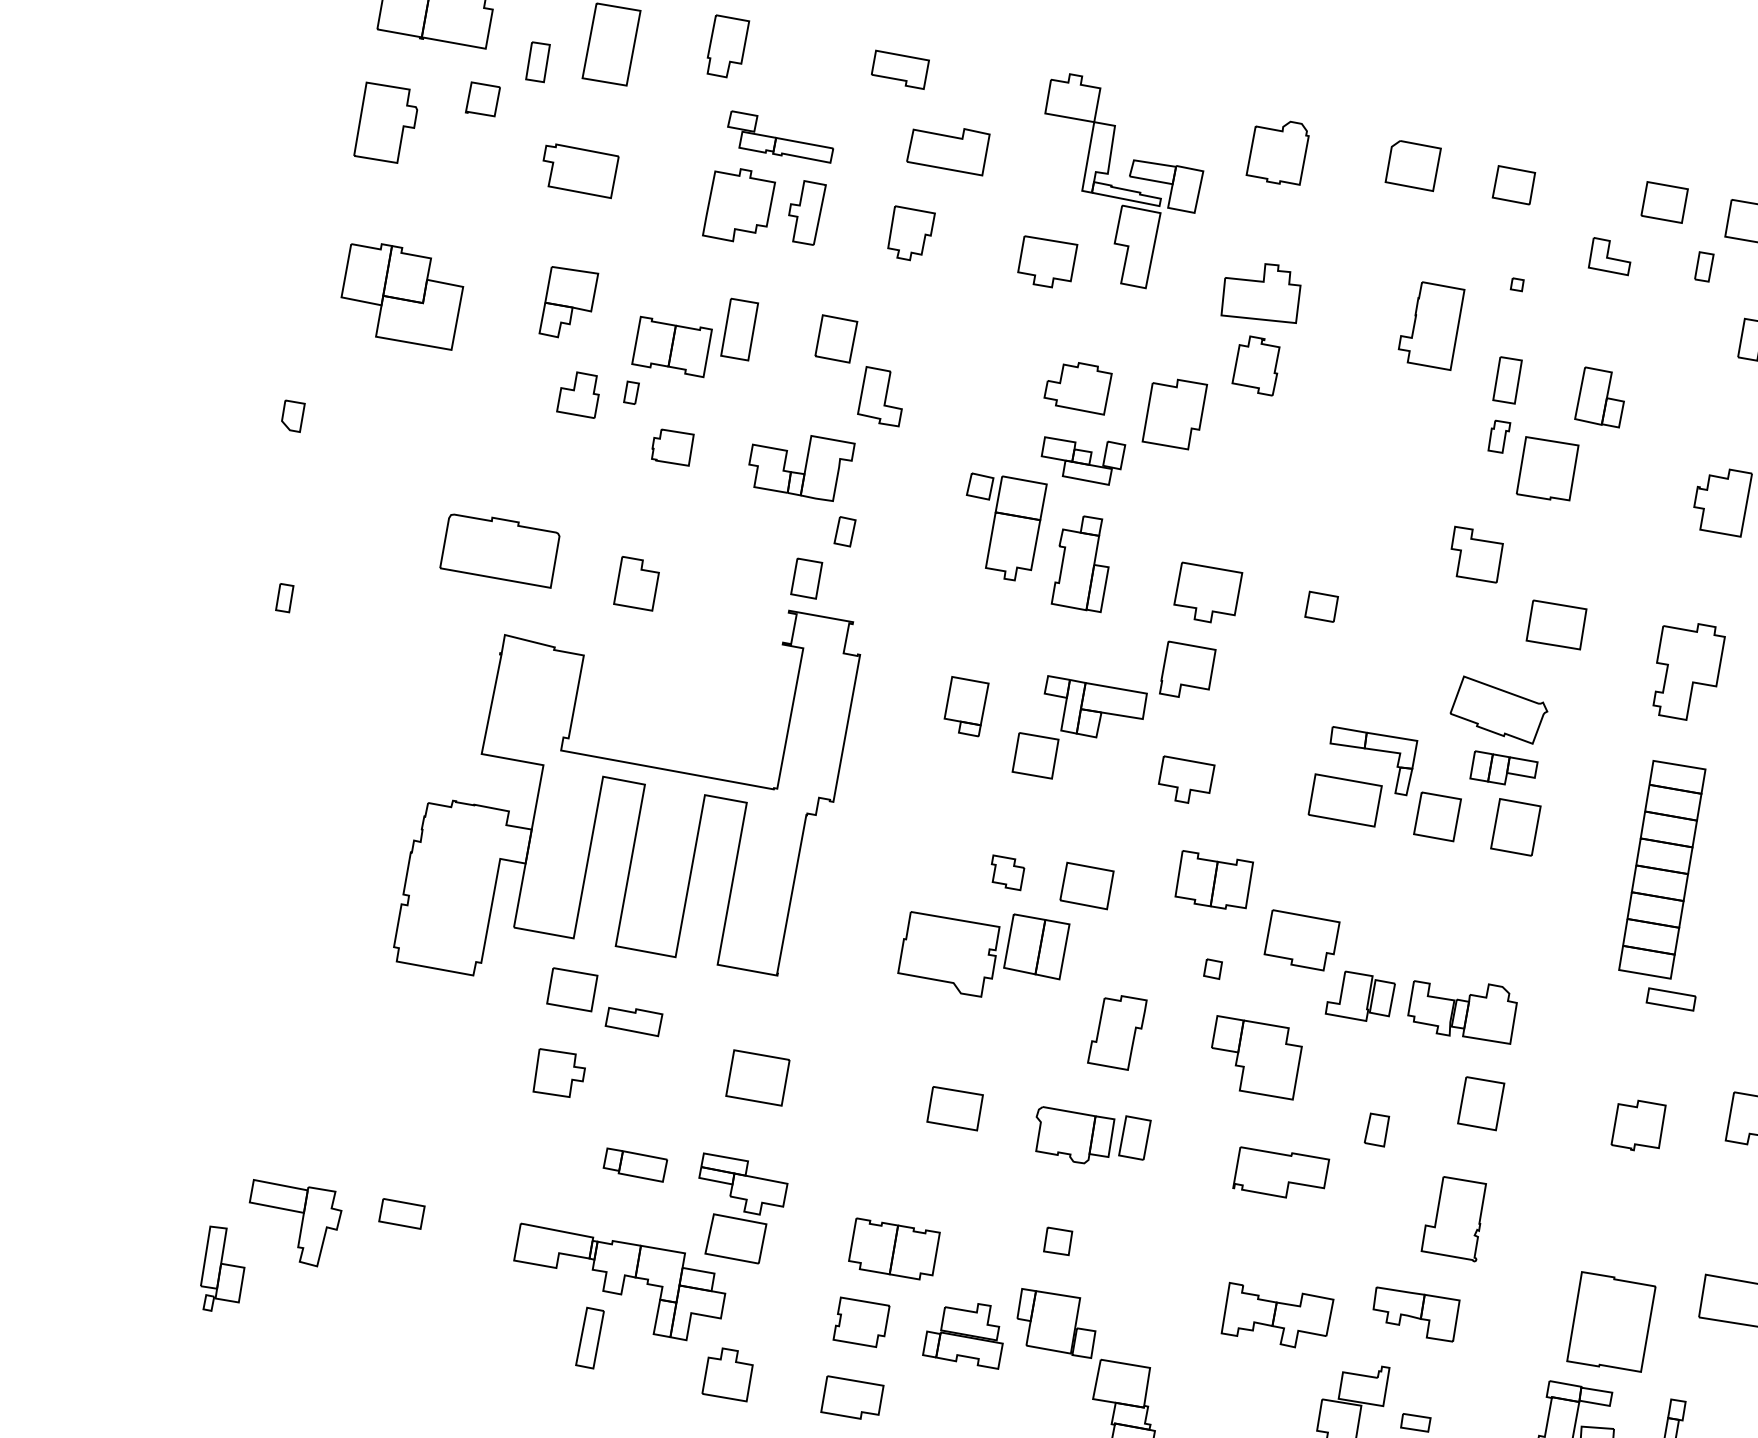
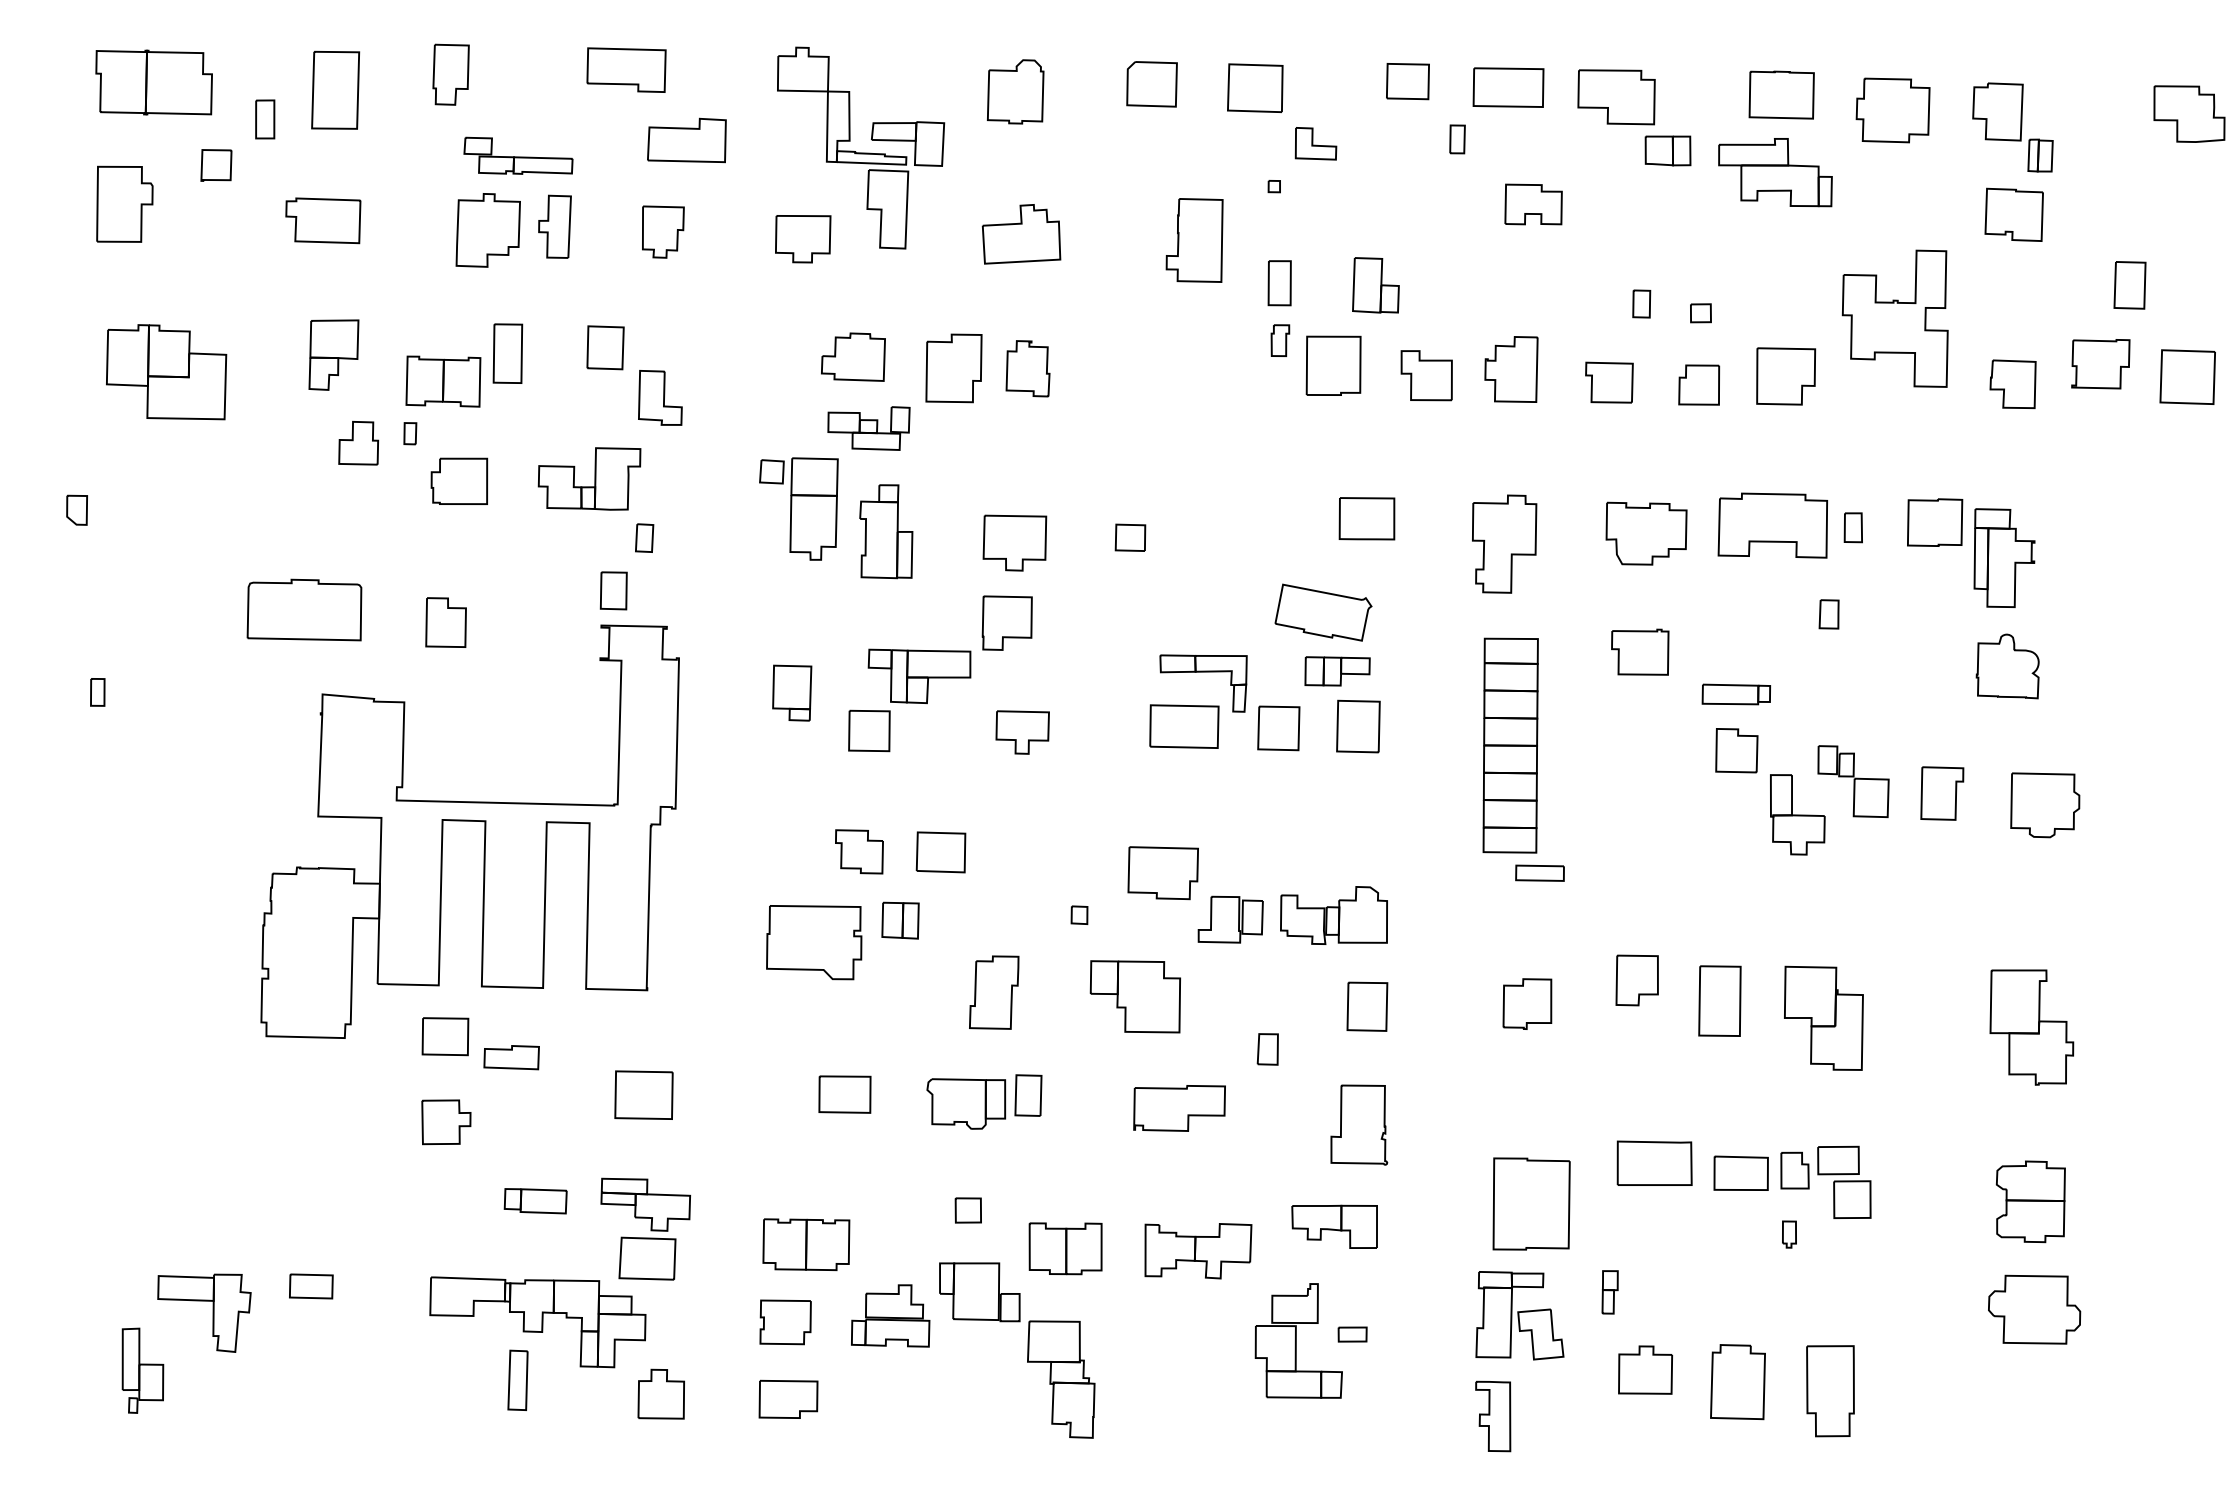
part: (900, 69) -> (626, 69), size x1.43
part: (1514, 184) -> (1255, 87), size x1.43
part: (1610, 256) -> (1315, 143), moved
part: (1256, 364) -> (1027, 368), moved
part: (672, 446) -> (459, 480), size x1.43
part: (1475, 554) -> (1426, 375), moved
part: (1007, 872) -> (859, 851), size x1.43
part: (1213, 881) -> (1065, 1248), moved
part: (1036, 946) -> (900, 920), size x0.62

